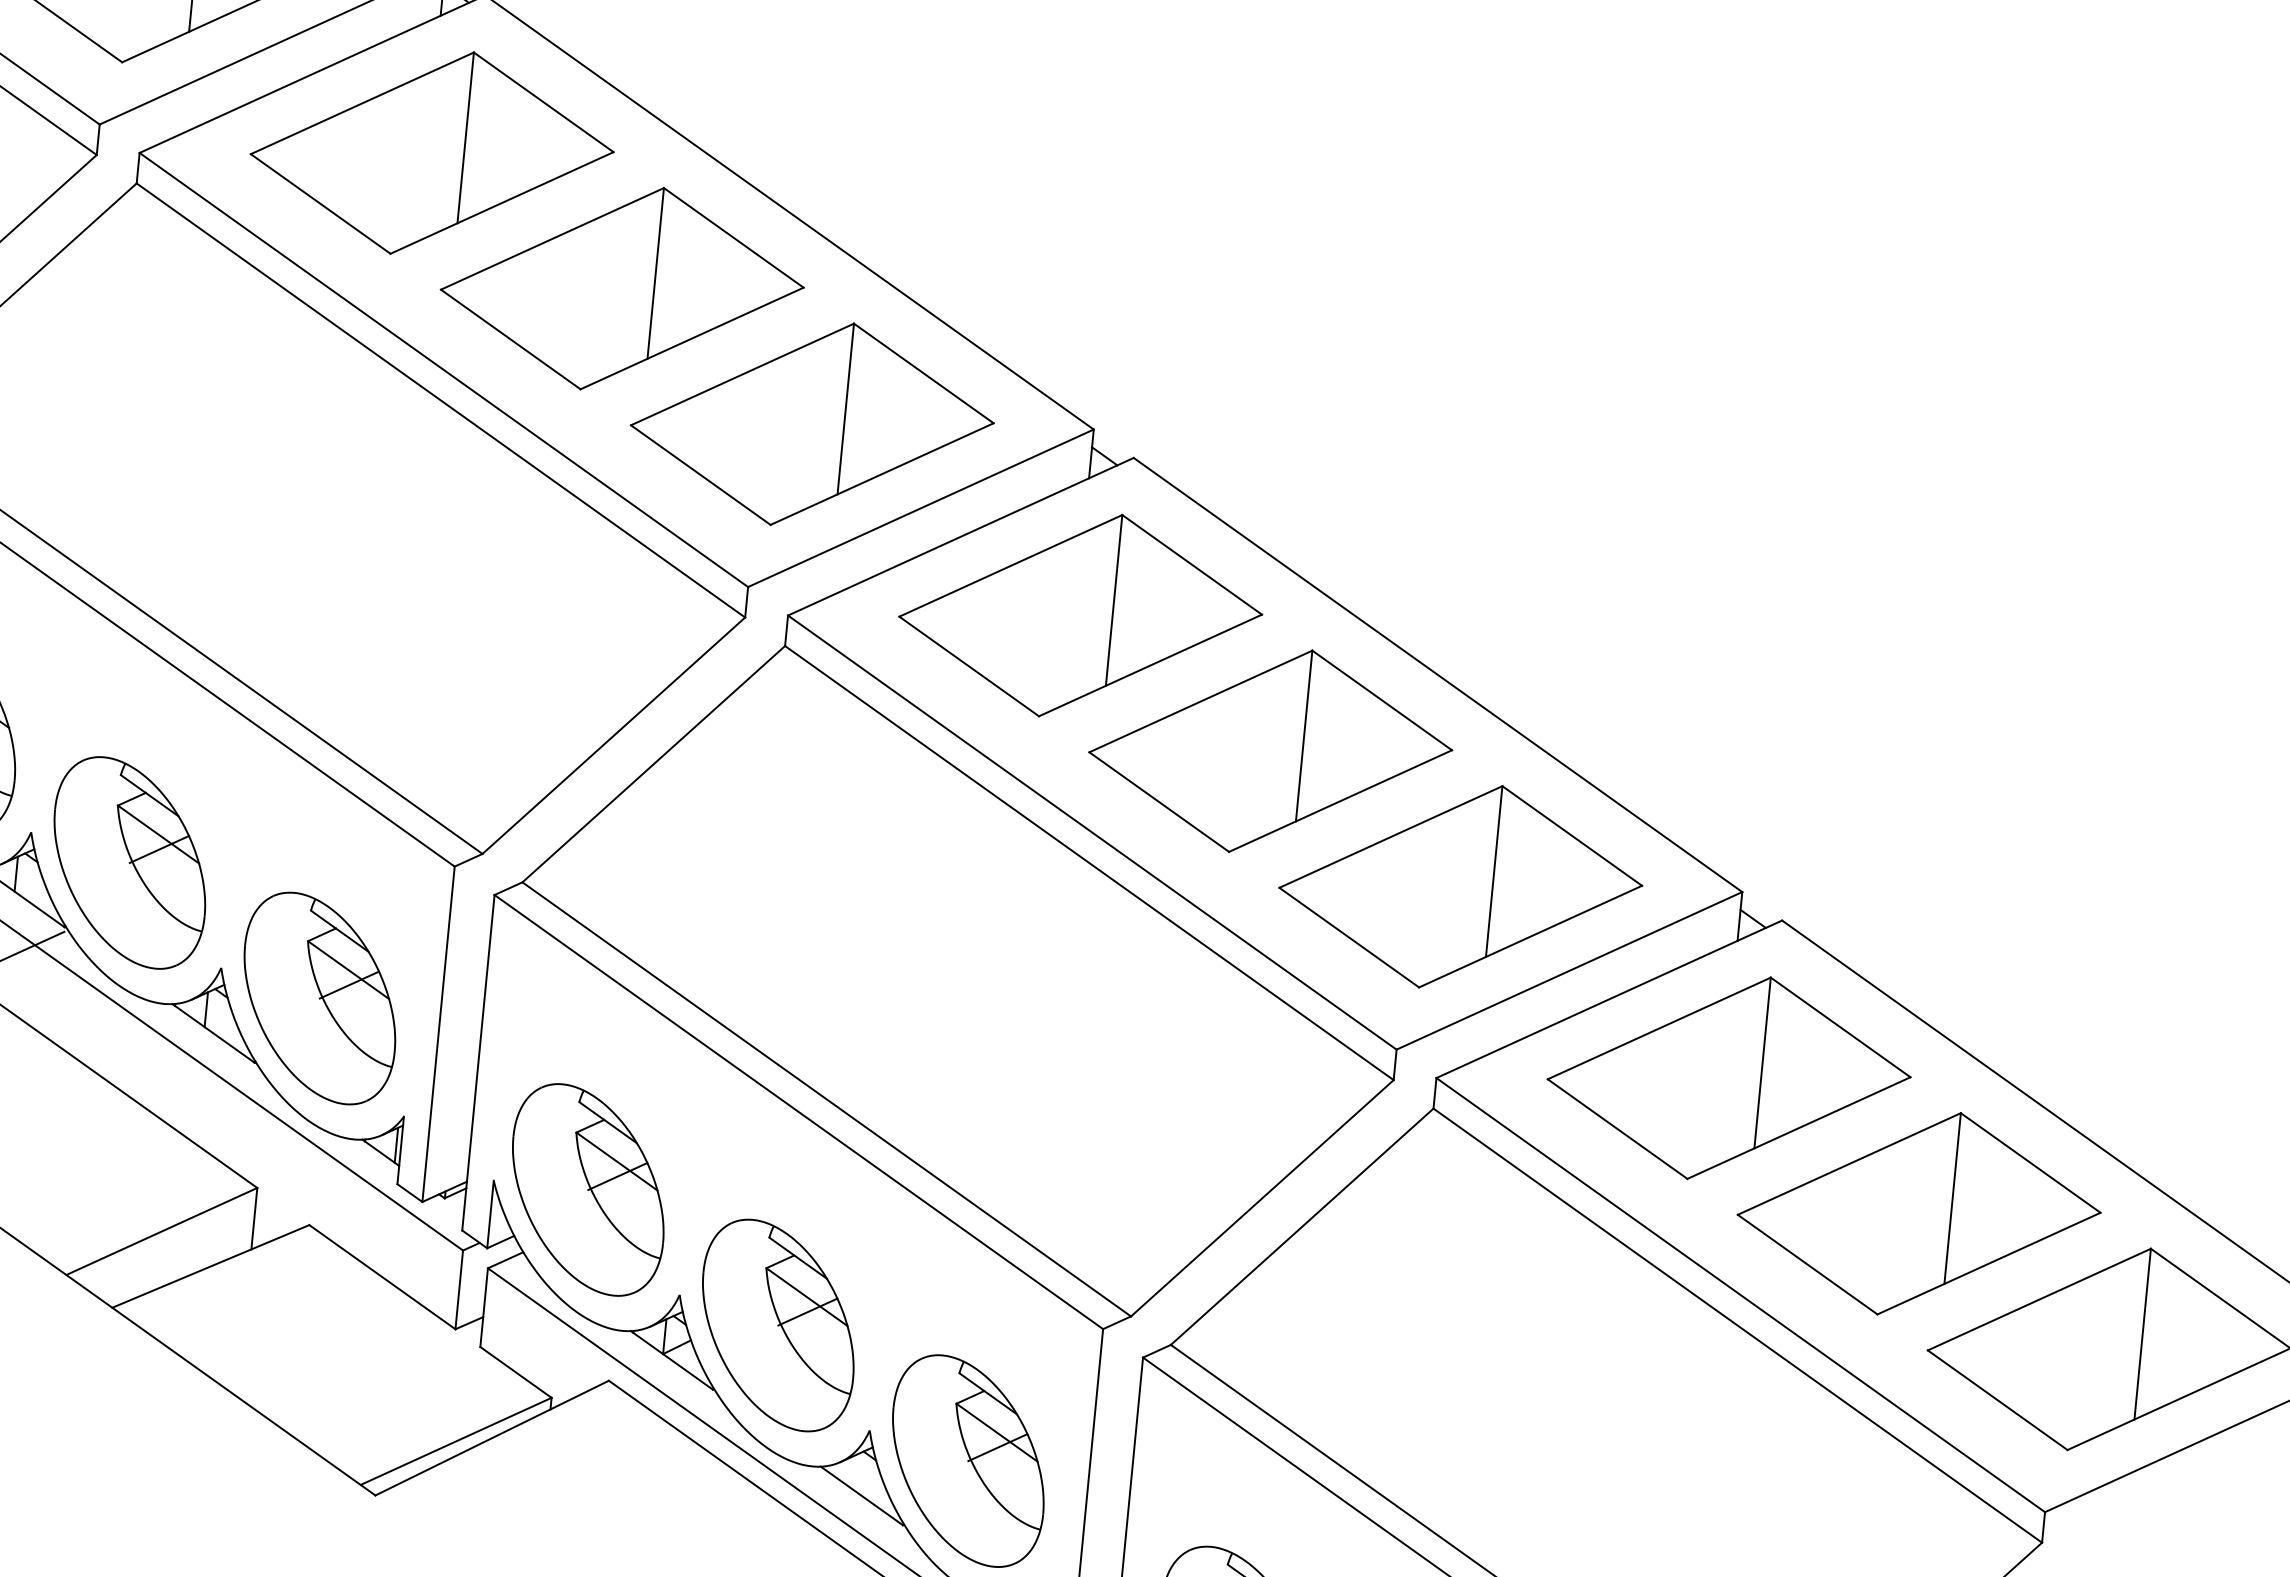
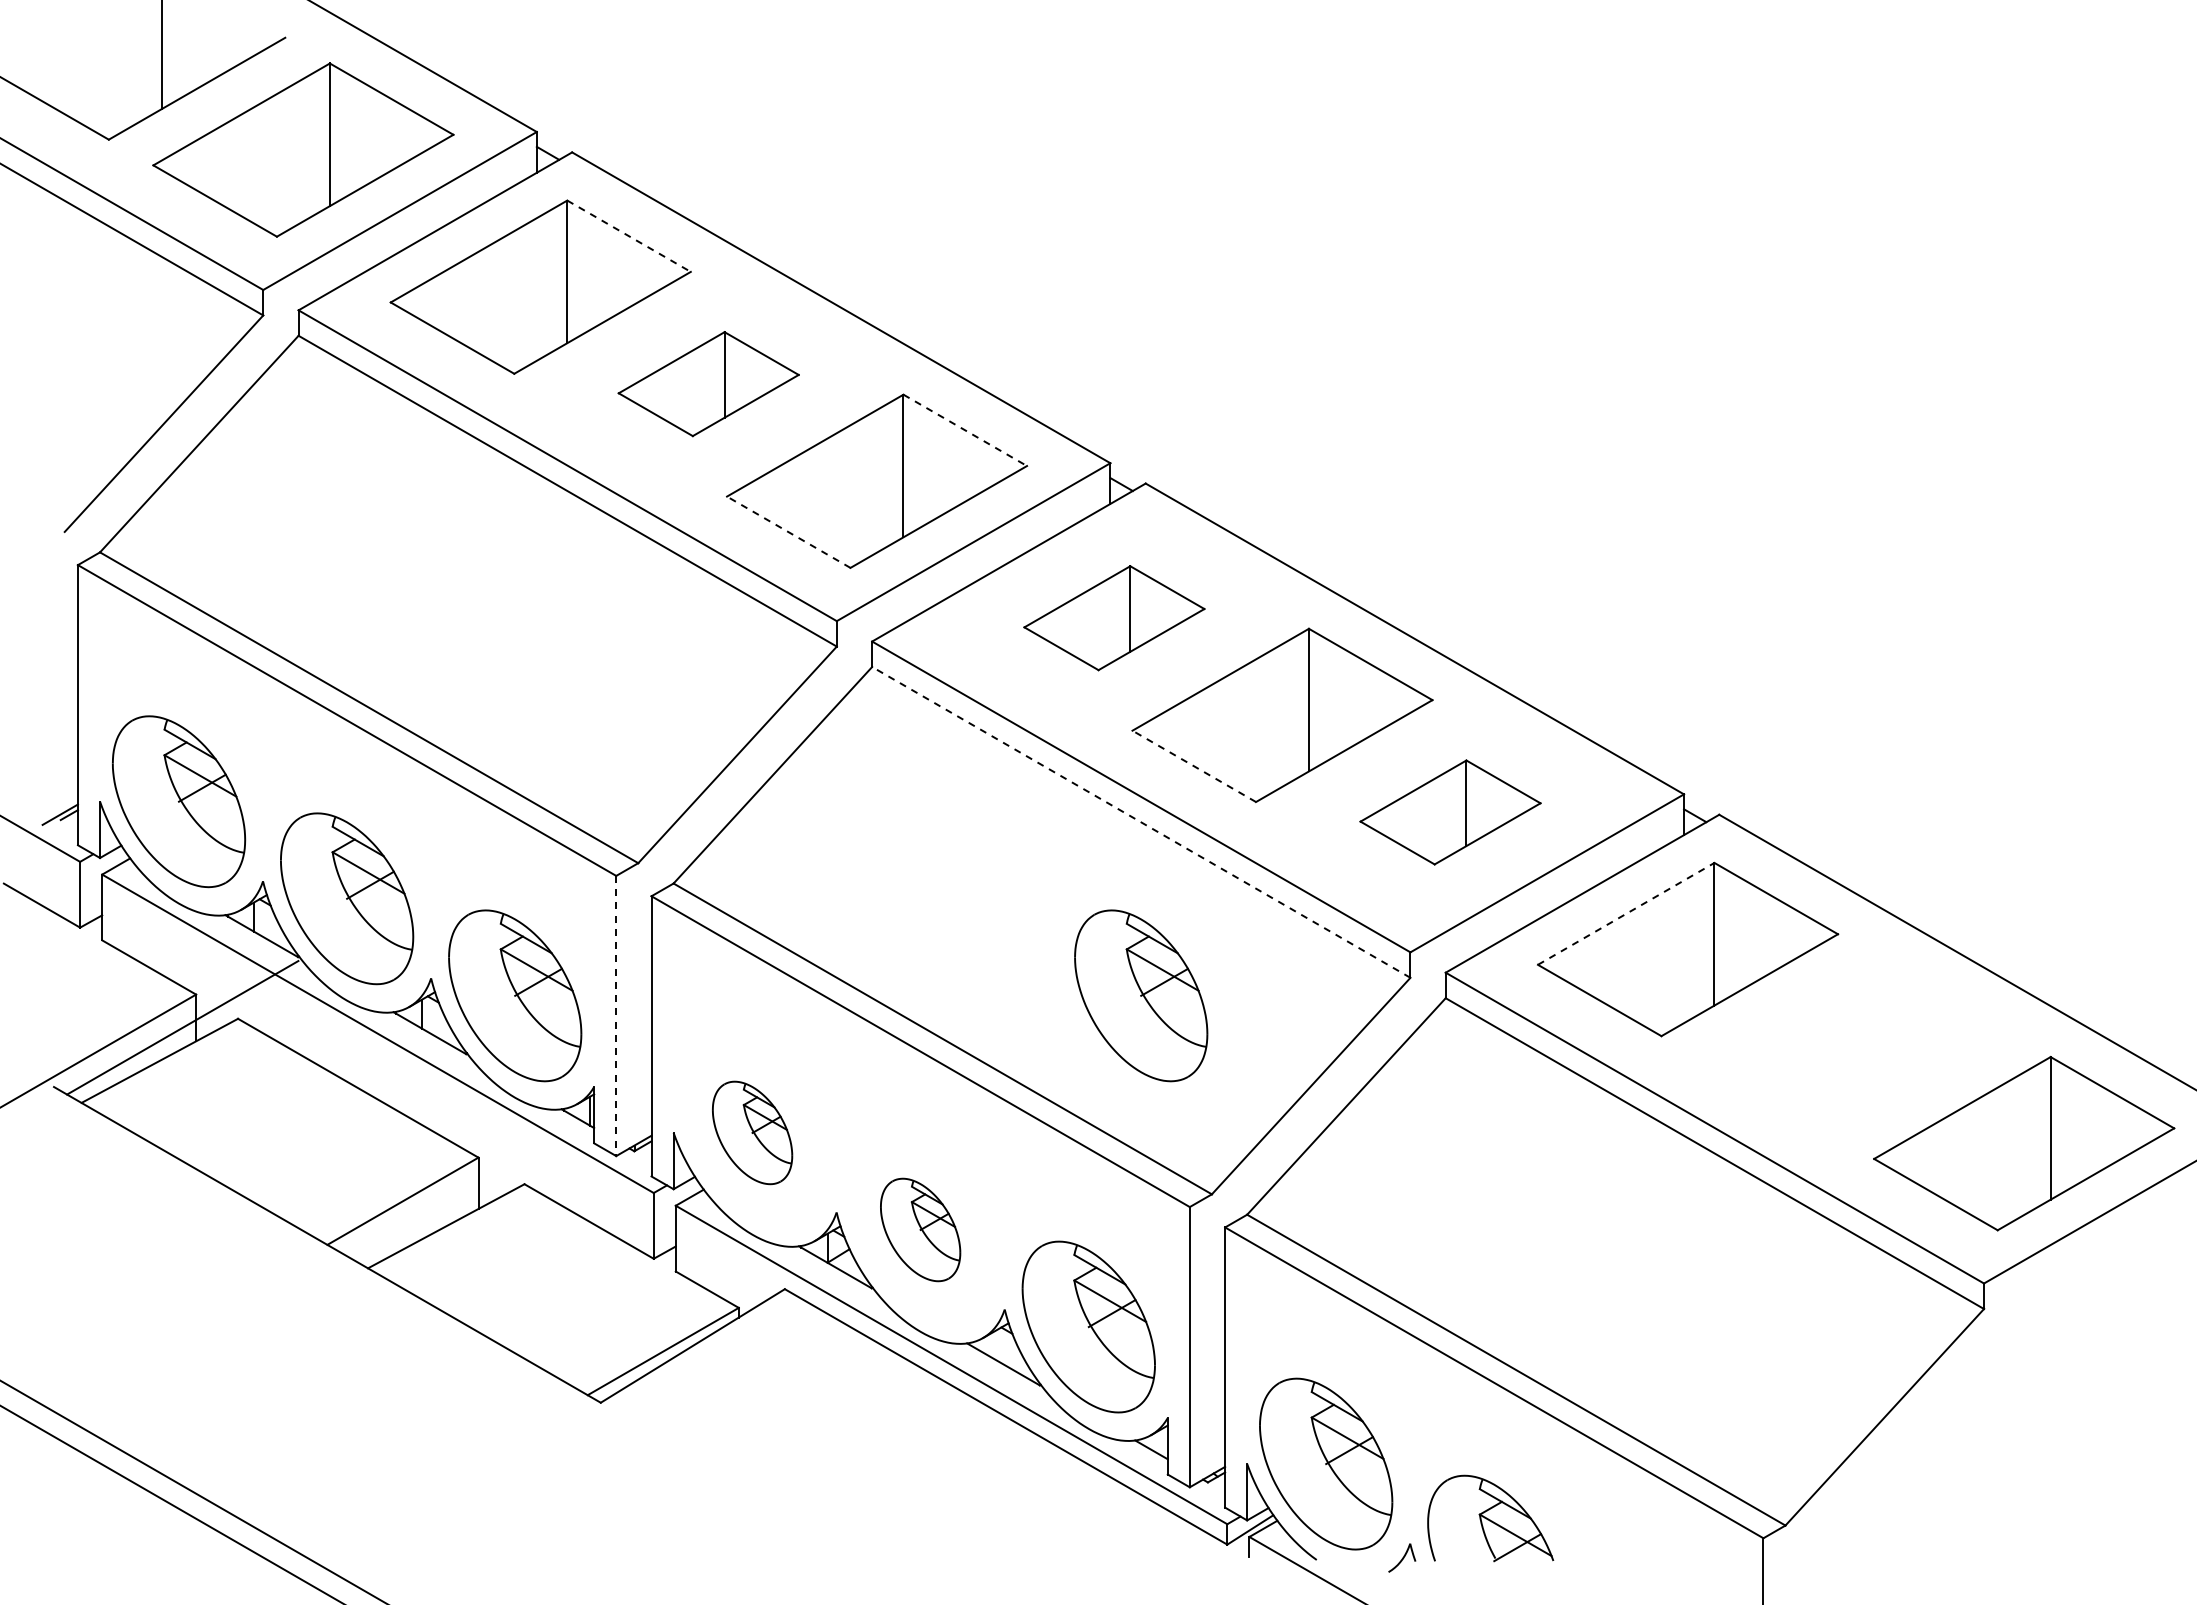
line: (544, 102) -> (629, 236), solid -> dashed
part: (621, 287) -> (708, 383), size x0.6
line: (924, 373) -> (965, 430), solid -> dashed
line: (700, 475) -> (788, 532), solid -> dashed
part: (1080, 614) -> (1114, 617), size x0.6
line: (1158, 802) -> (1193, 766), solid -> dashed
line: (1089, 863) -> (1141, 822), solid -> dashed
part: (1460, 886) -> (1450, 812), size x0.6
line: (1659, 1028) -> (1626, 913), solid -> dashed
line: (438, 1034) -> (616, 1016), solid -> dashed
part: (1069, 1070) -> (1141, 995), added
part: (588, 1189) -> (752, 1132), size x0.6
part: (1919, 1213) -> (1856, 1046), removed
part: (778, 1324) -> (920, 1229), size x0.6

